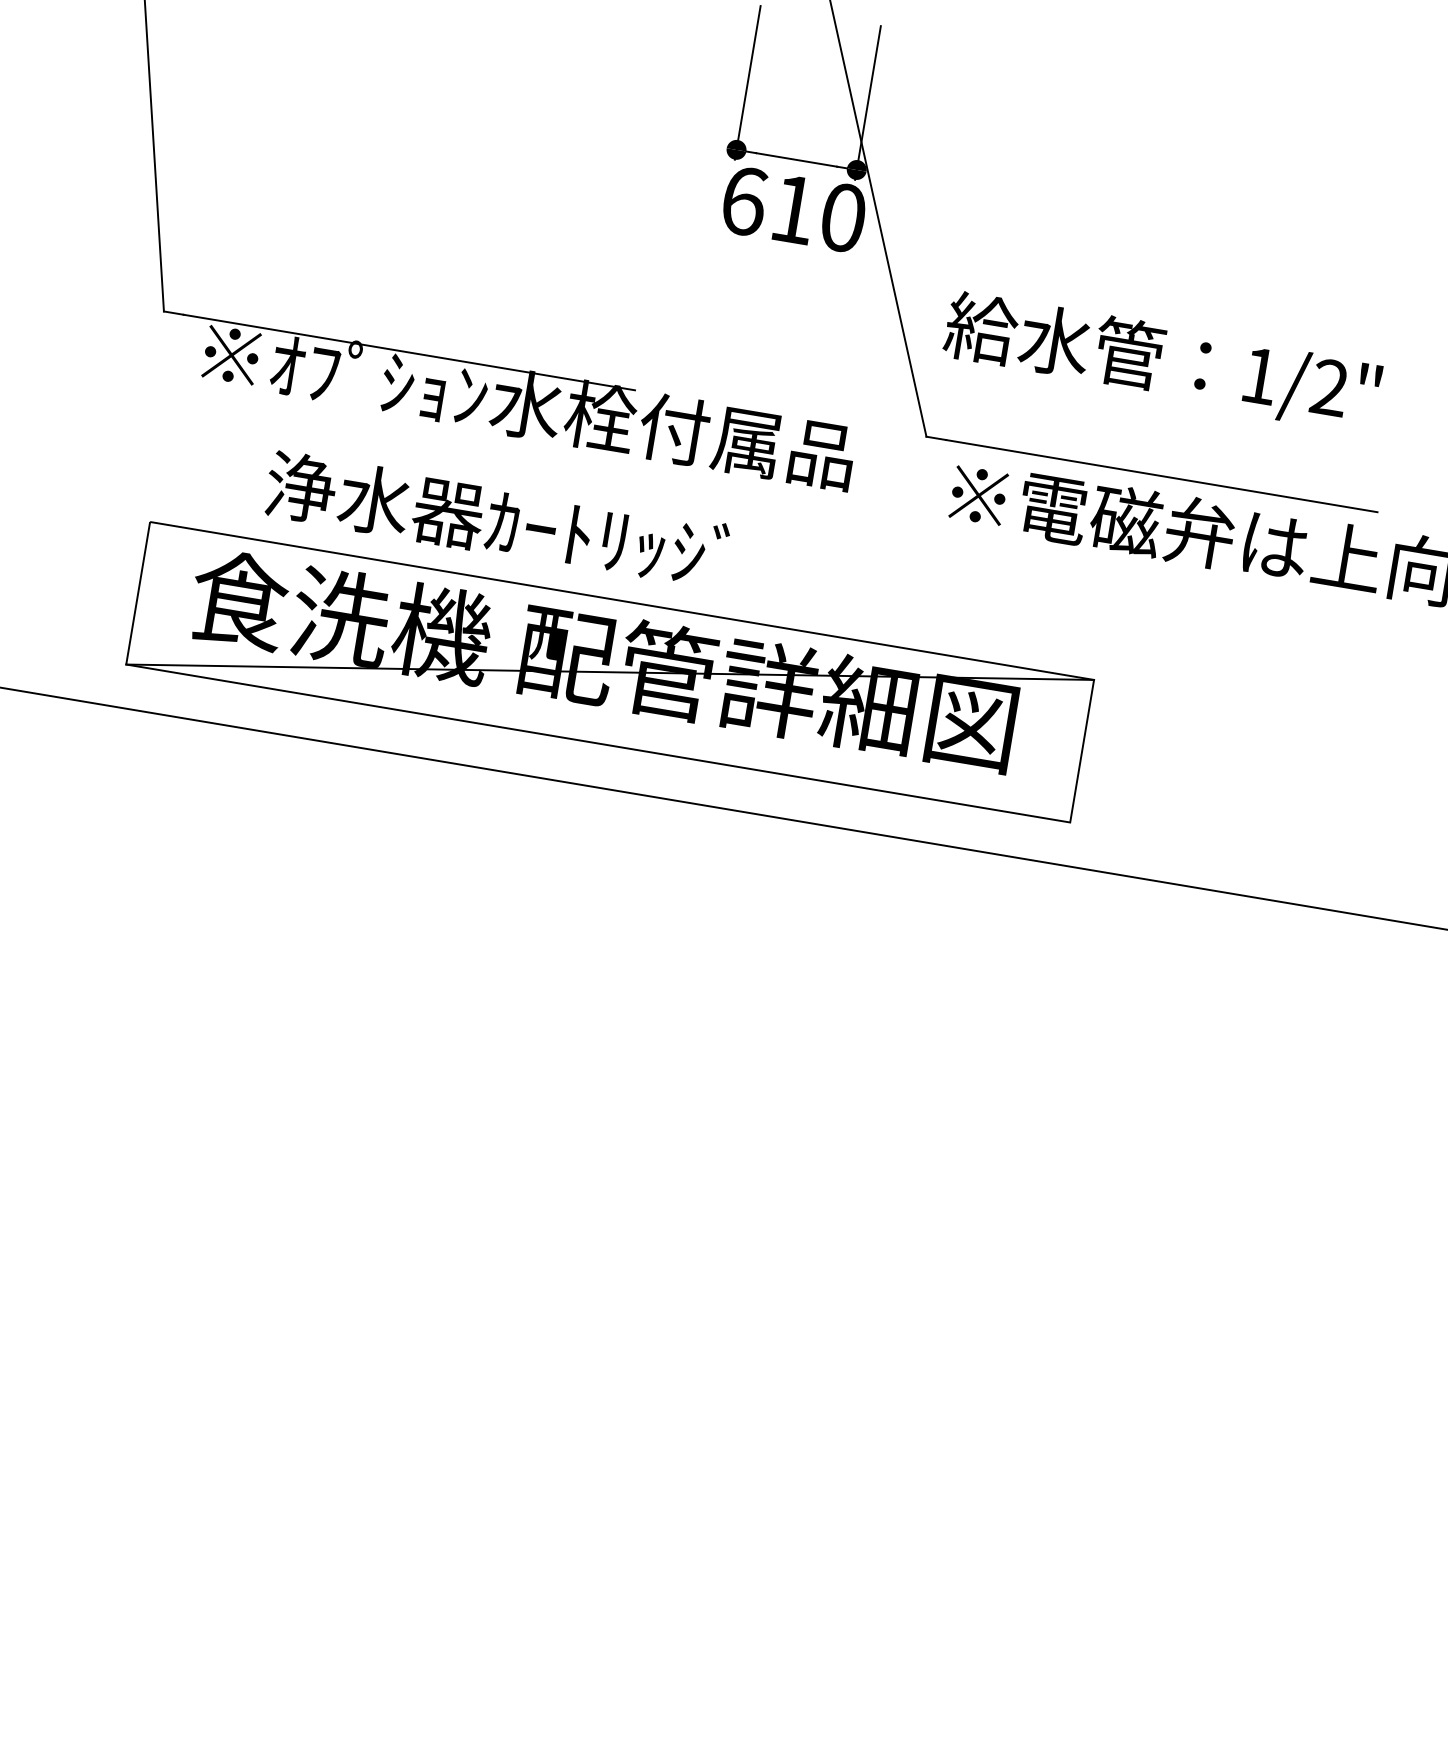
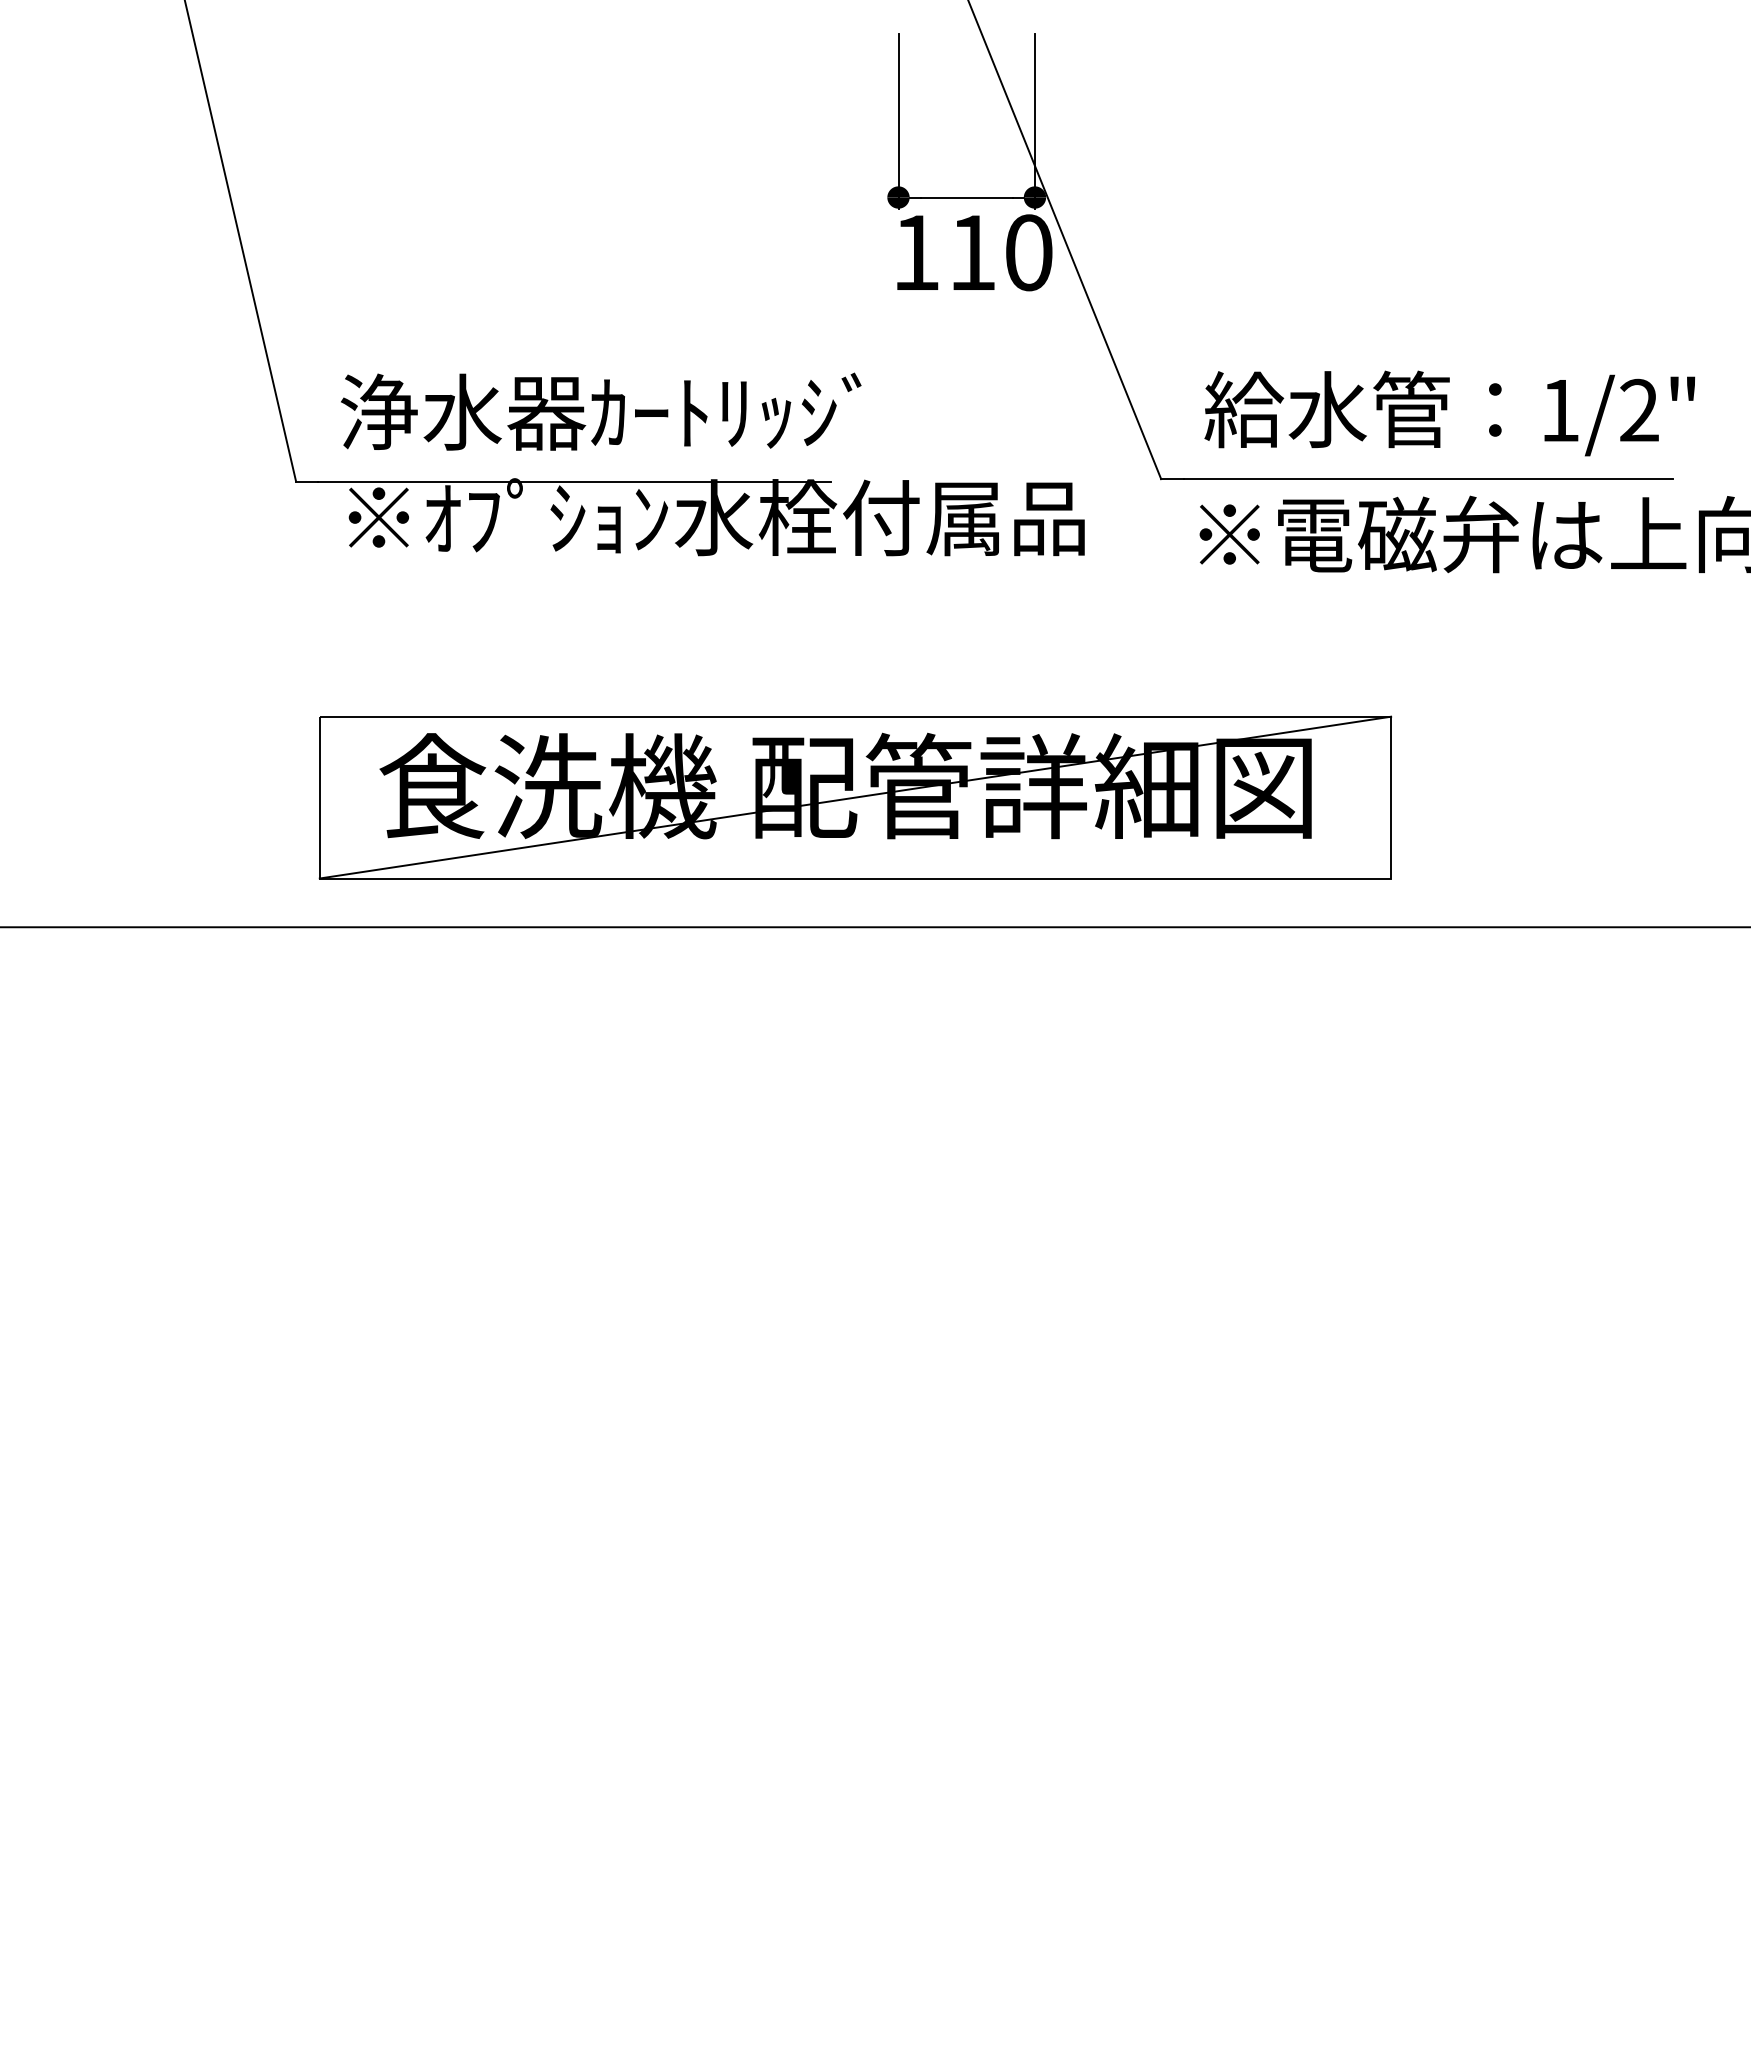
text: (745, 201) -> (917, 252), 610 -> 110
text: (1162, 362) -> (1449, 413), moved
text: (497, 520) -> (601, 411), moved

